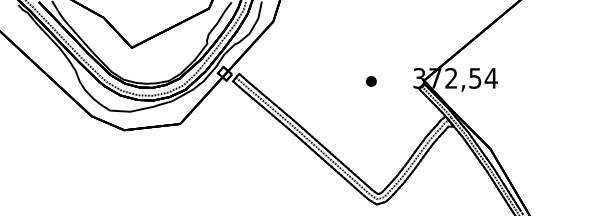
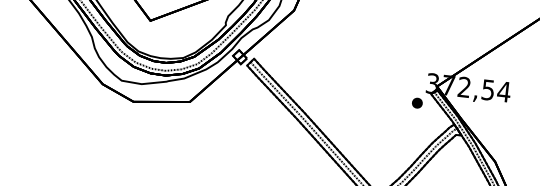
part: (371, 81) -> (417, 103), moved

